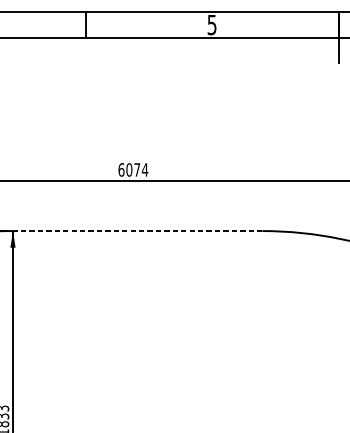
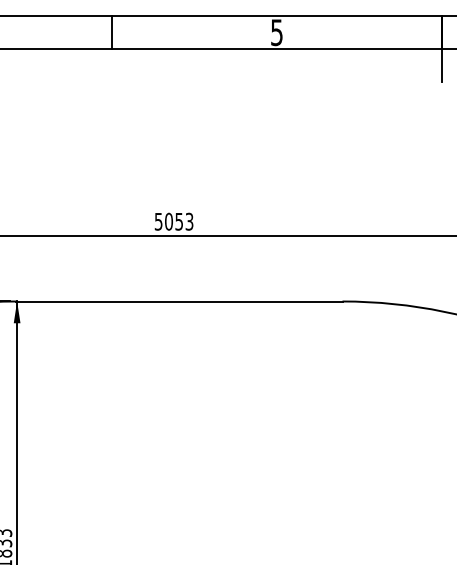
text: (132, 169) -> (173, 221), 6074 -> 5053
line: (136, 231) -> (178, 301), dashed -> solid

